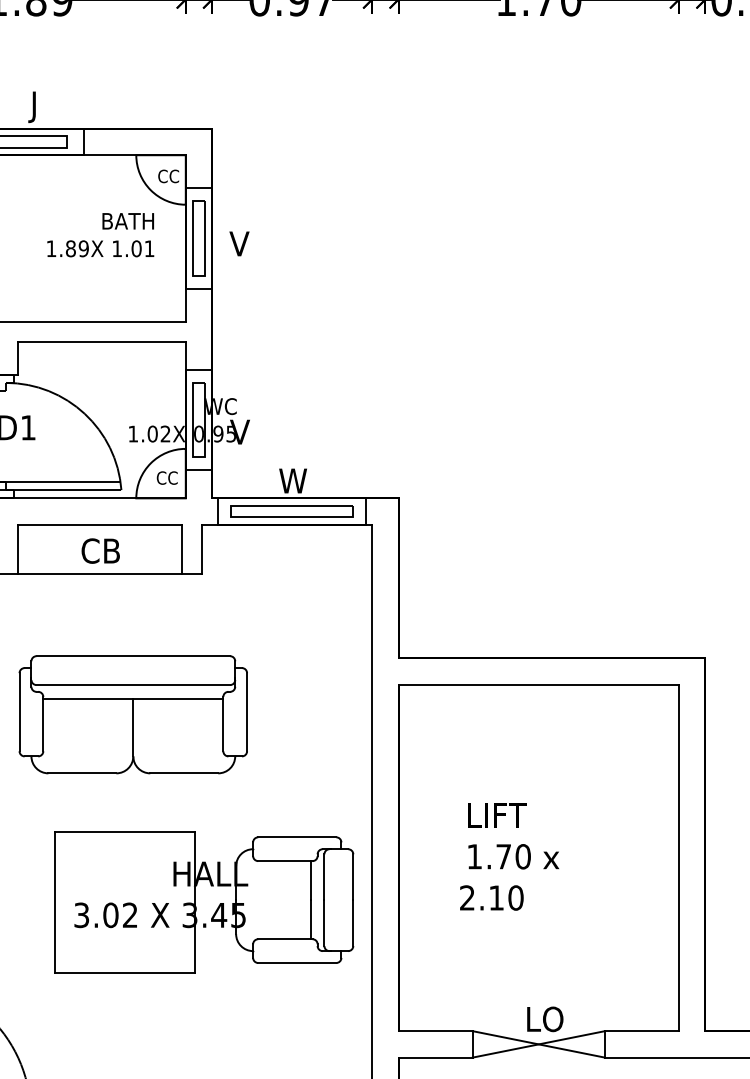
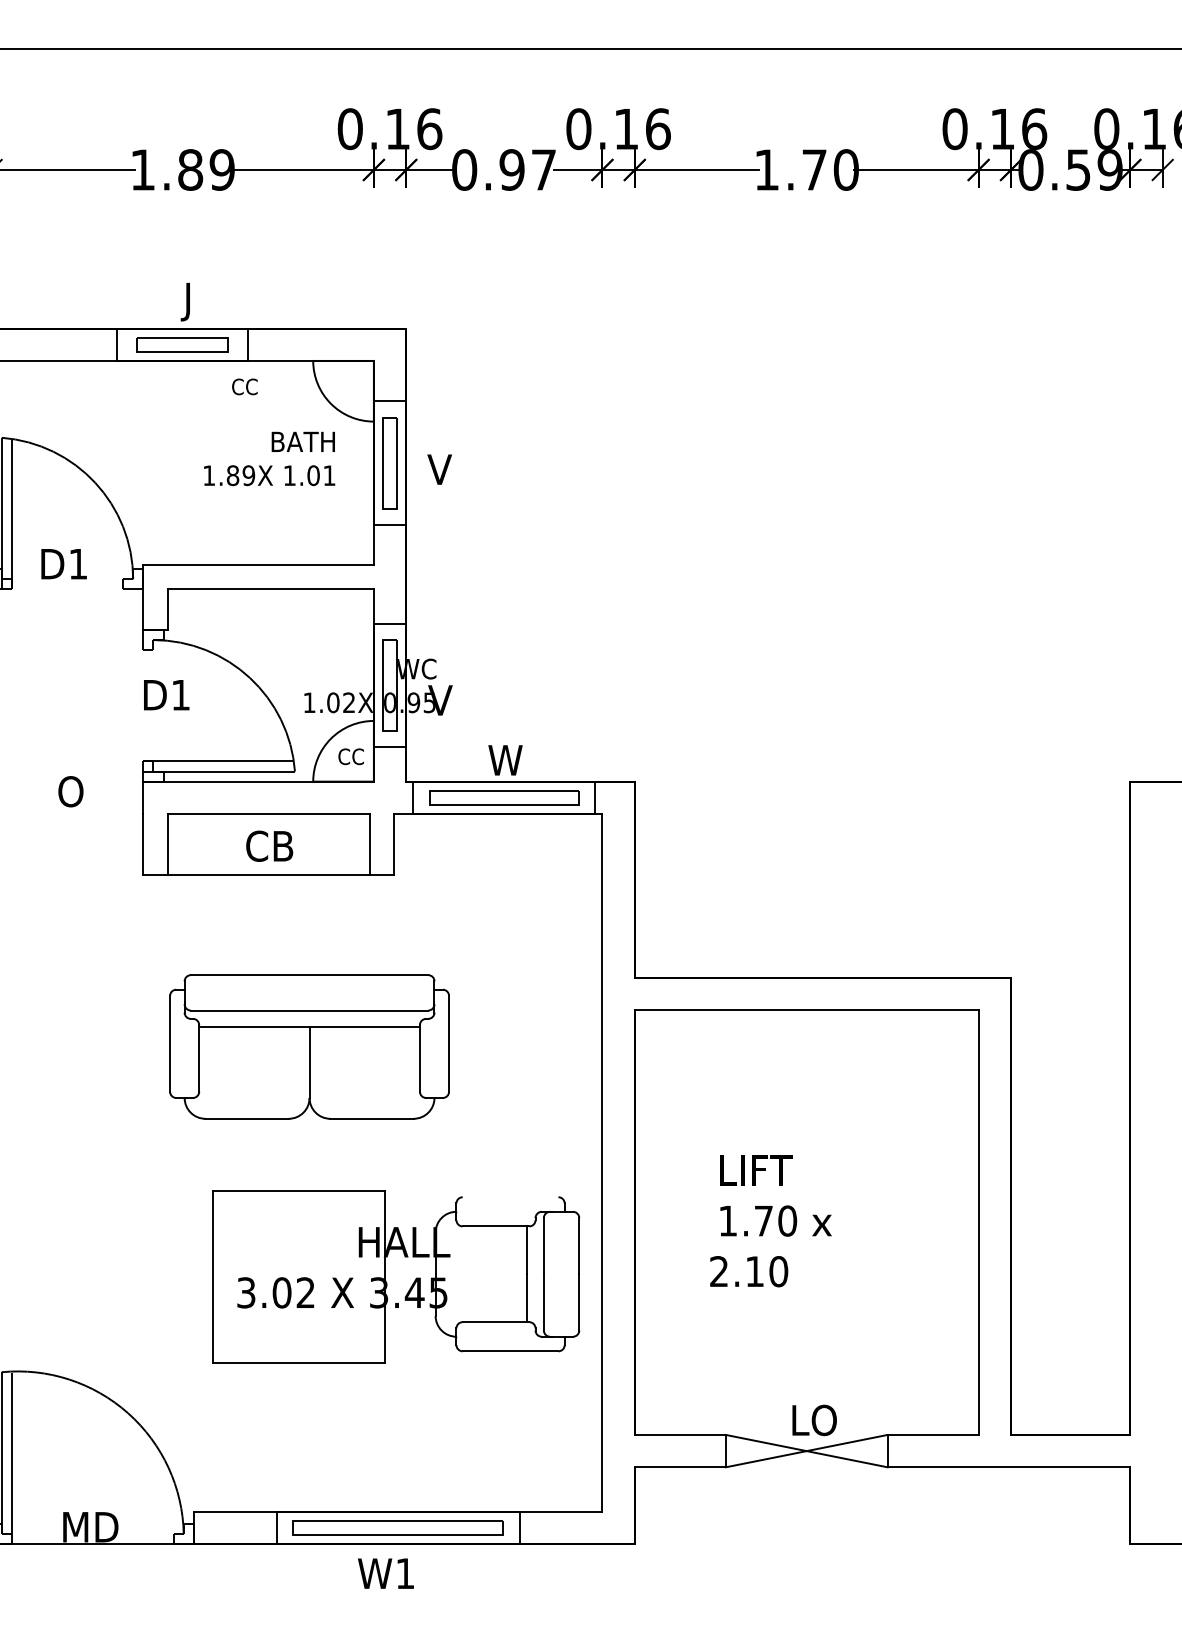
text: (168, 176) -> (244, 386), moved
line: (297, 837) -> (510, 1197), removed

